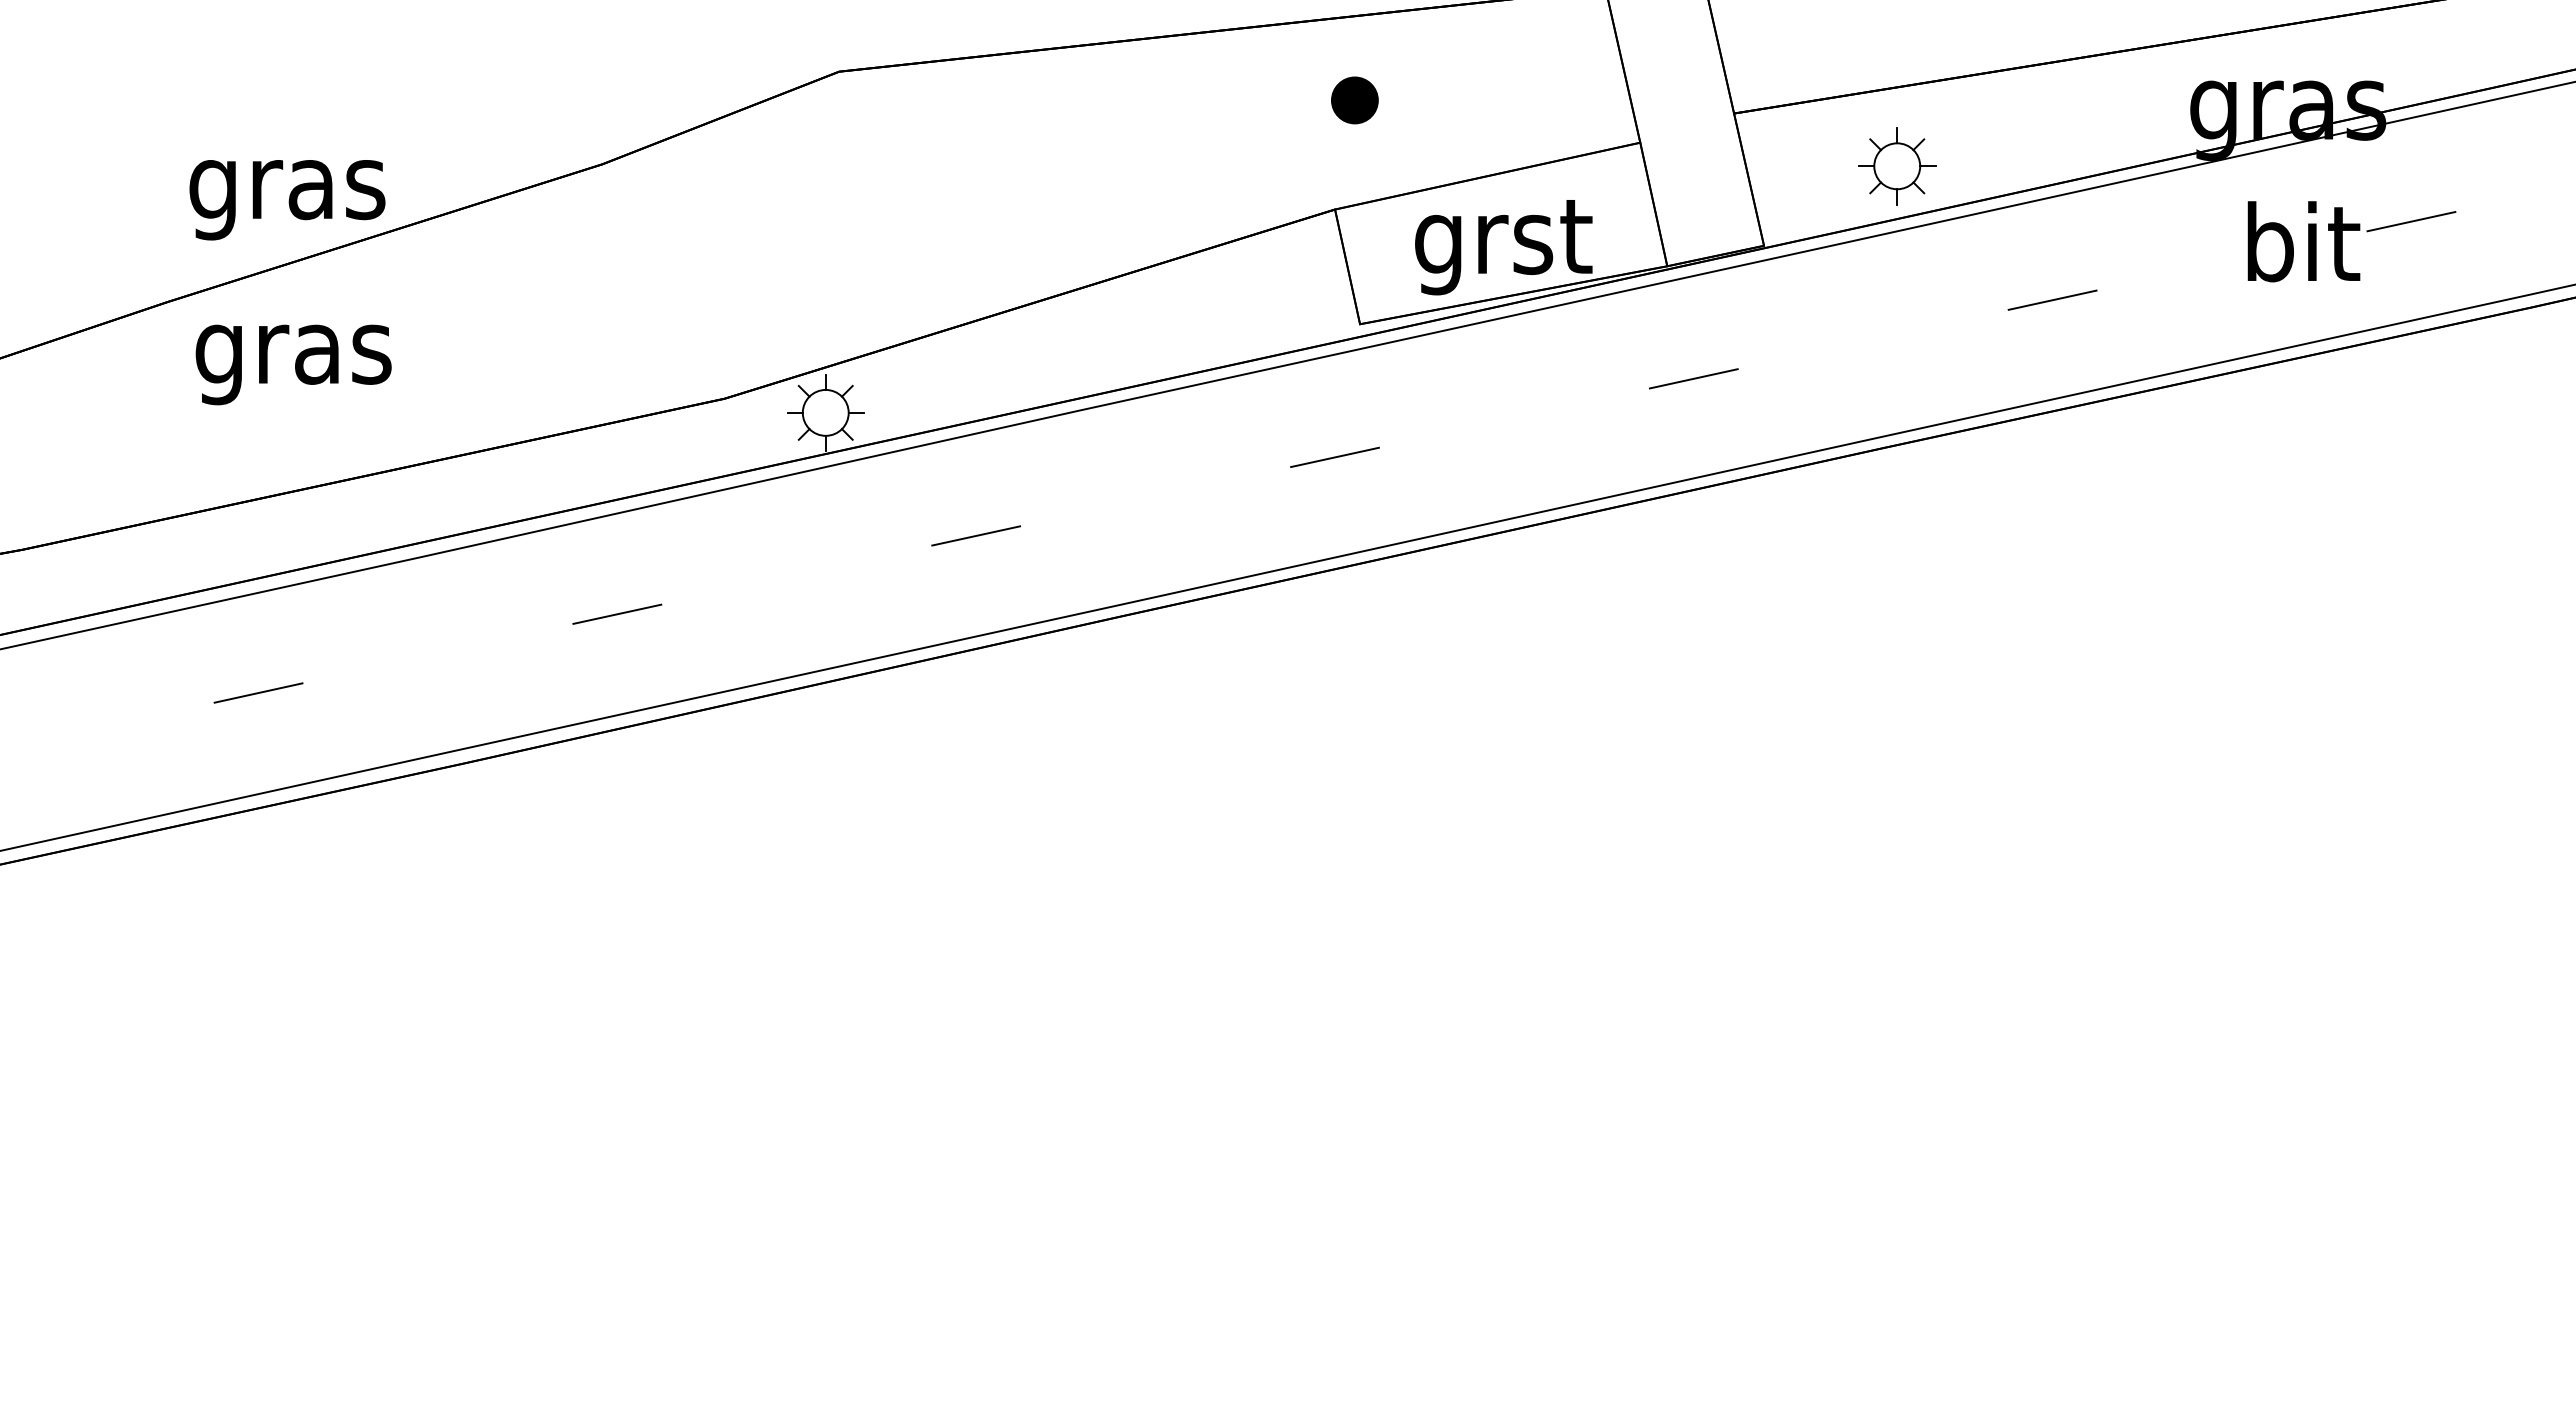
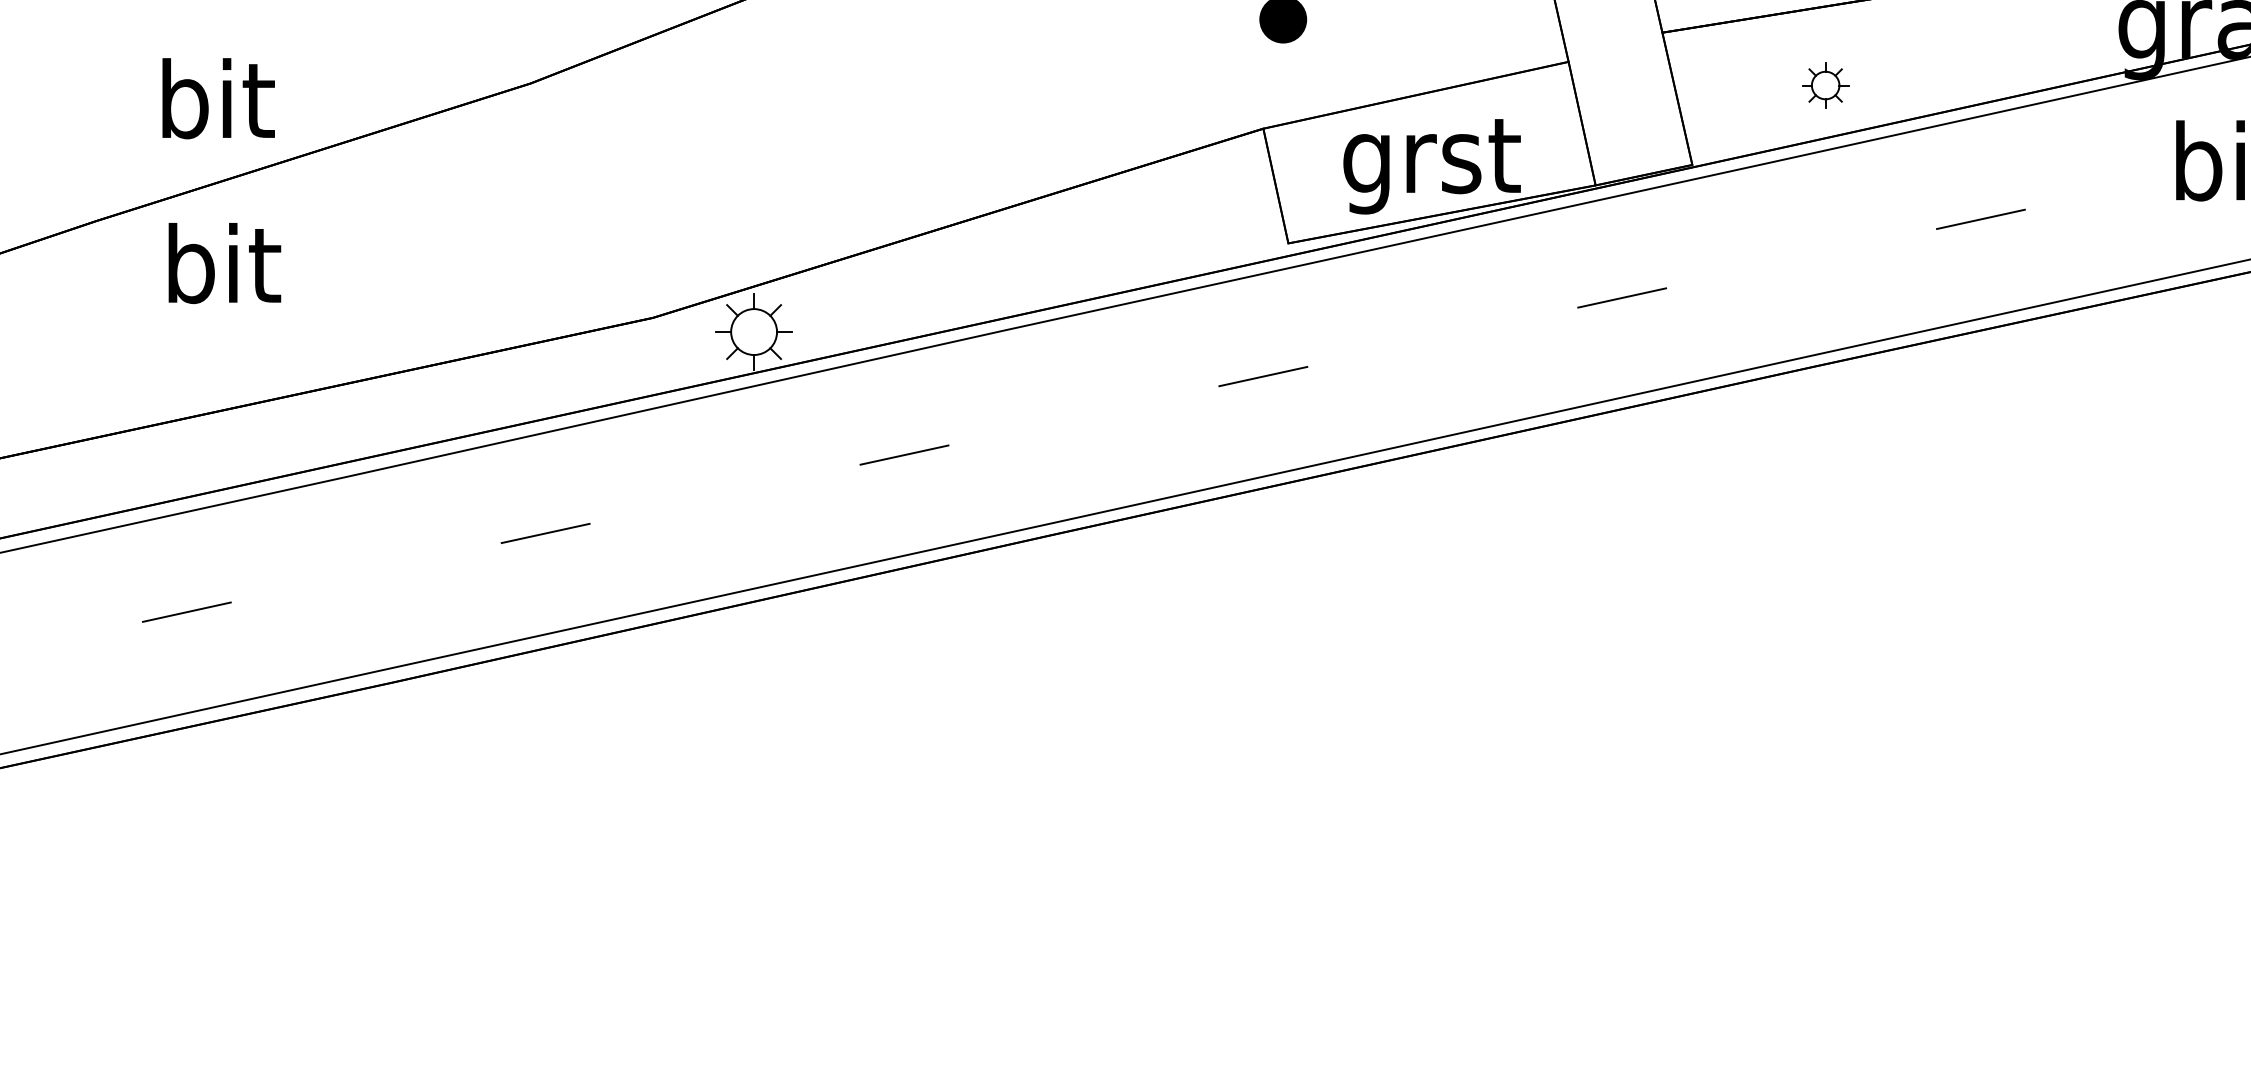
part: (1897, 166) -> (1825, 85), size x0.6
text: (287, 189) -> (215, 108), gras -> bit
text: (293, 354) -> (221, 273), gras -> bit

